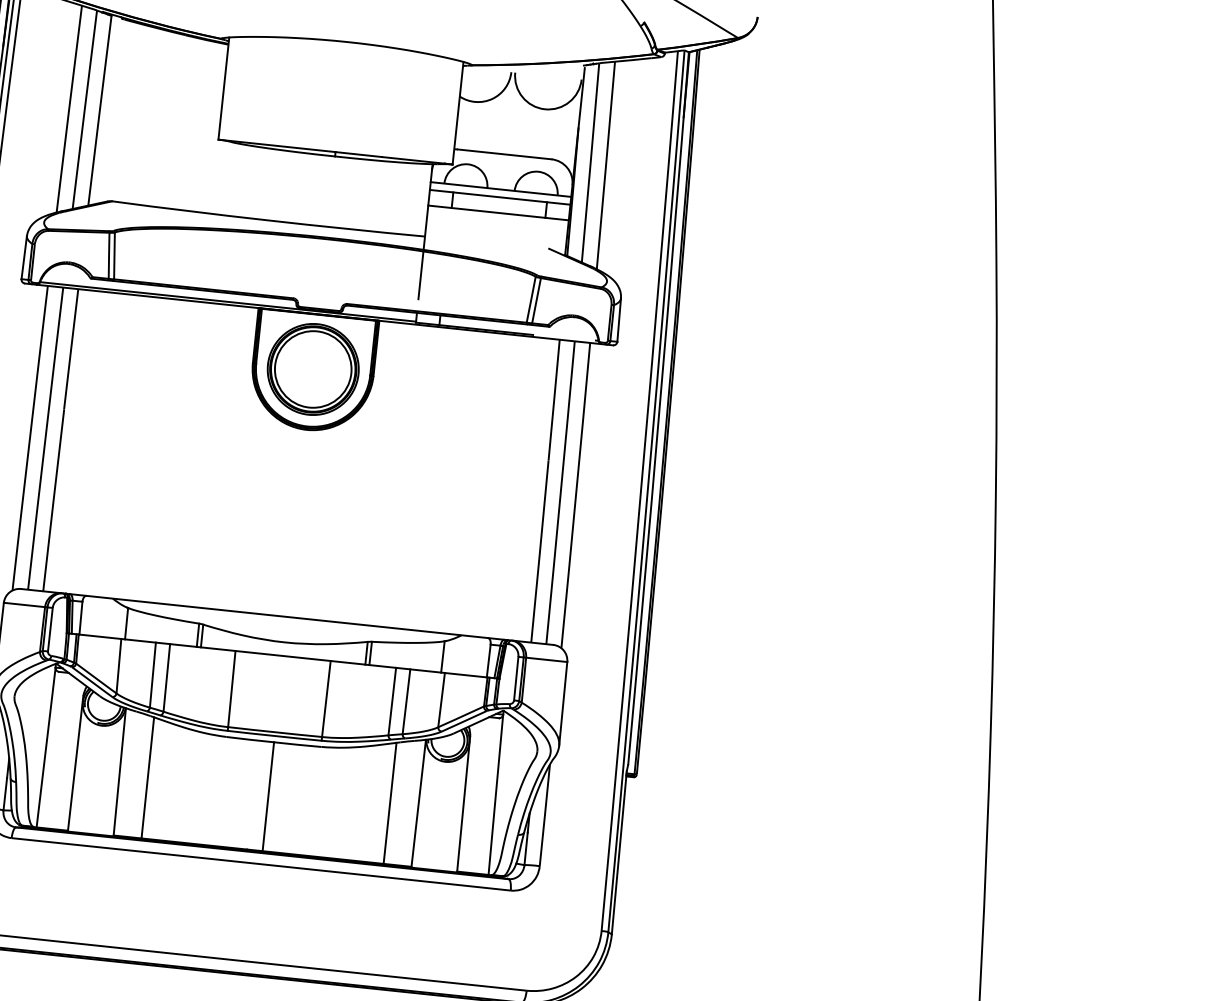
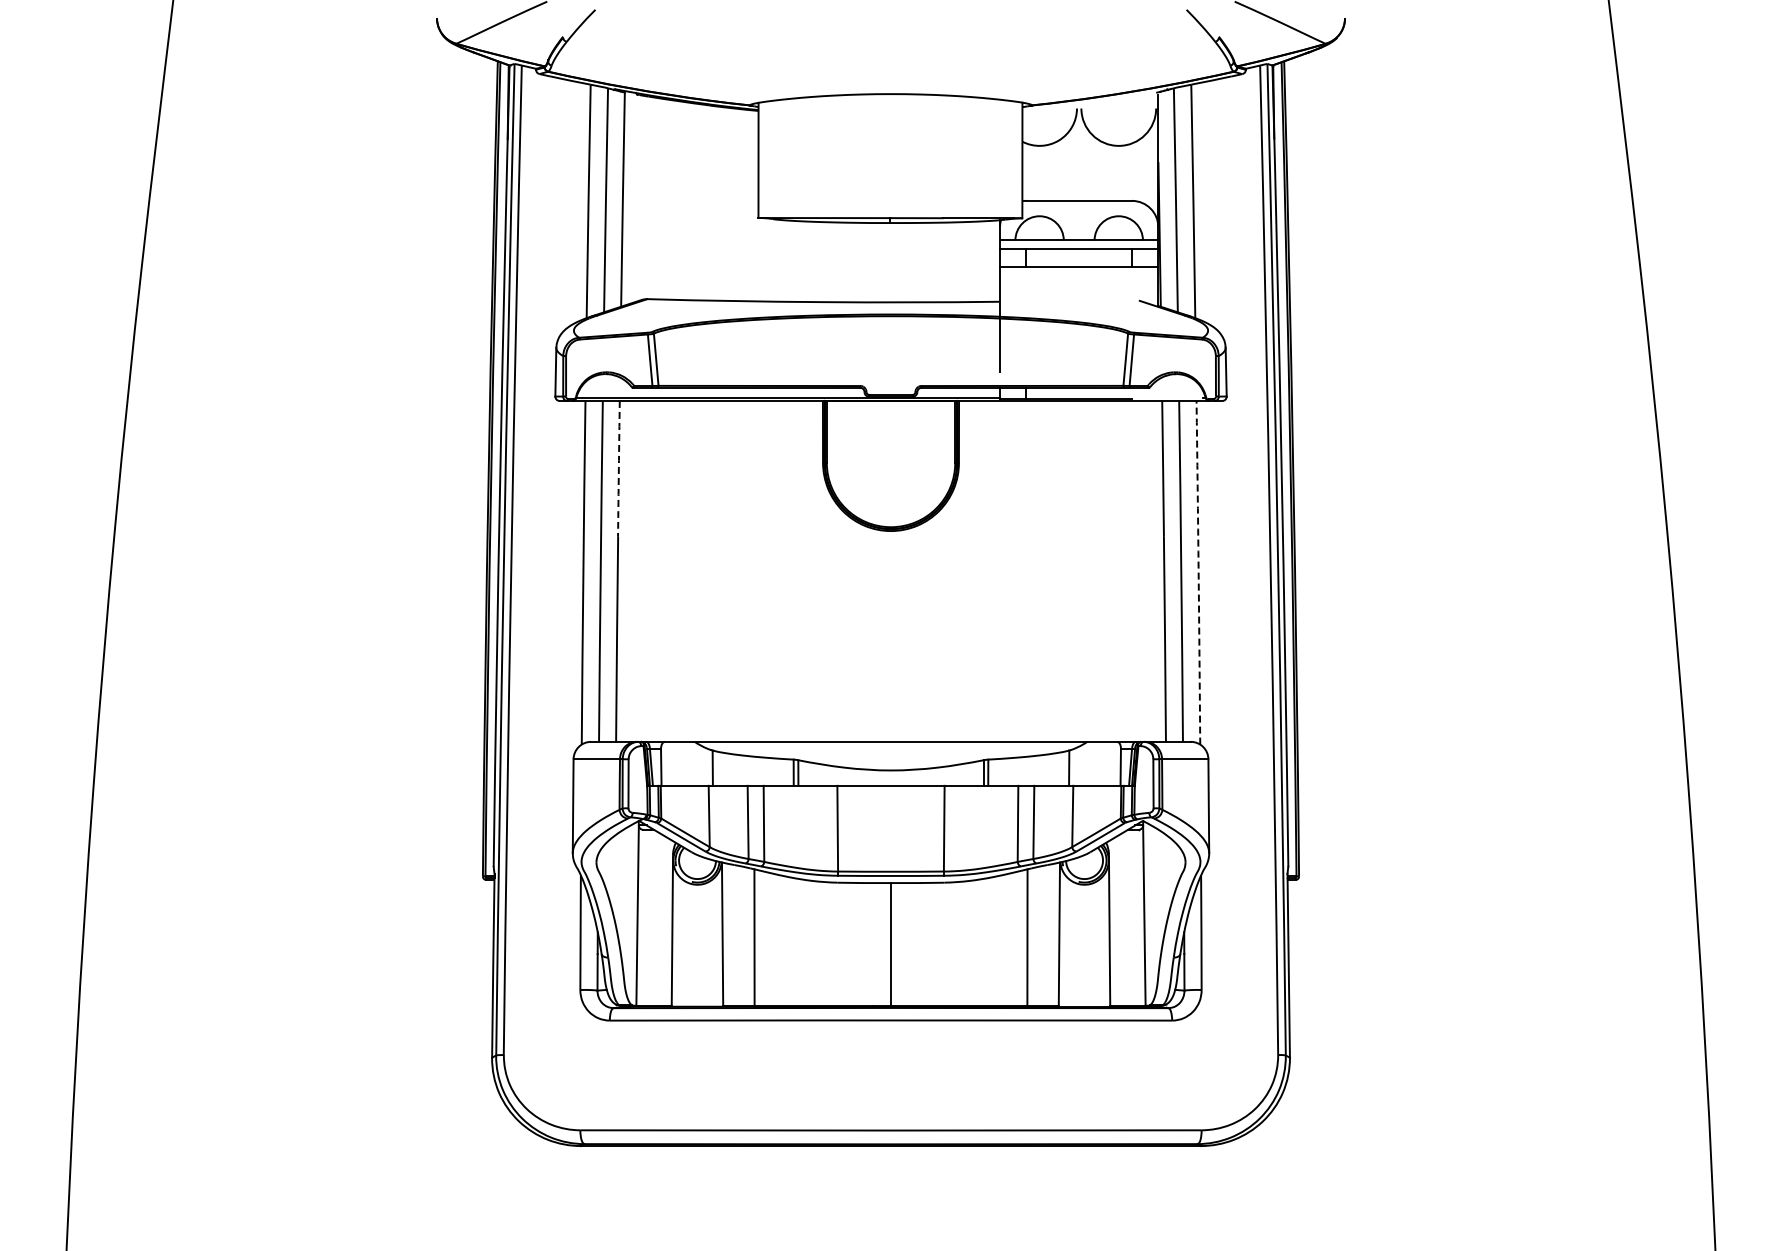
arc: (70, 348) -> (618, 468), solid -> dashed
part: (312, 368) -> (890, 462), removed
arc: (575, 495) -> (1198, 572), solid -> dashed

